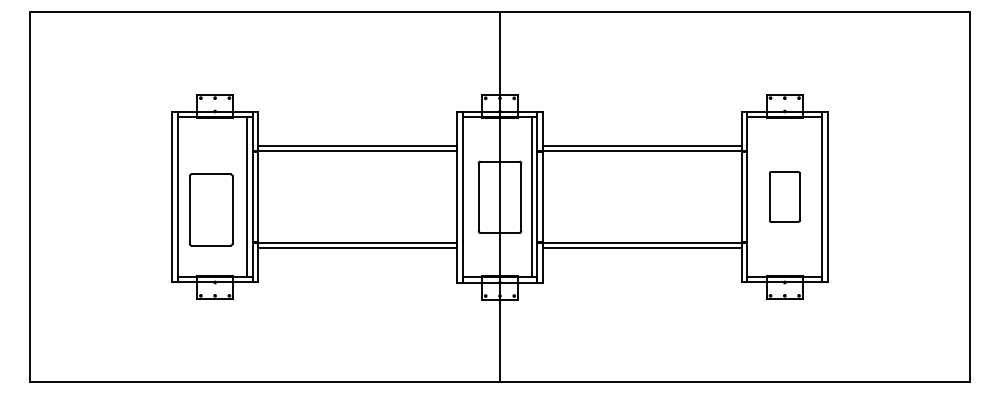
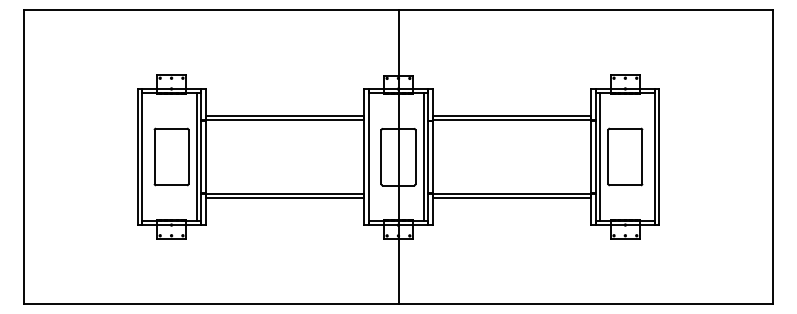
line: (752, 196) -> (599, 156), added
part: (784, 196) -> (625, 156), size x1.43
part: (211, 209) -> (171, 156), moved

